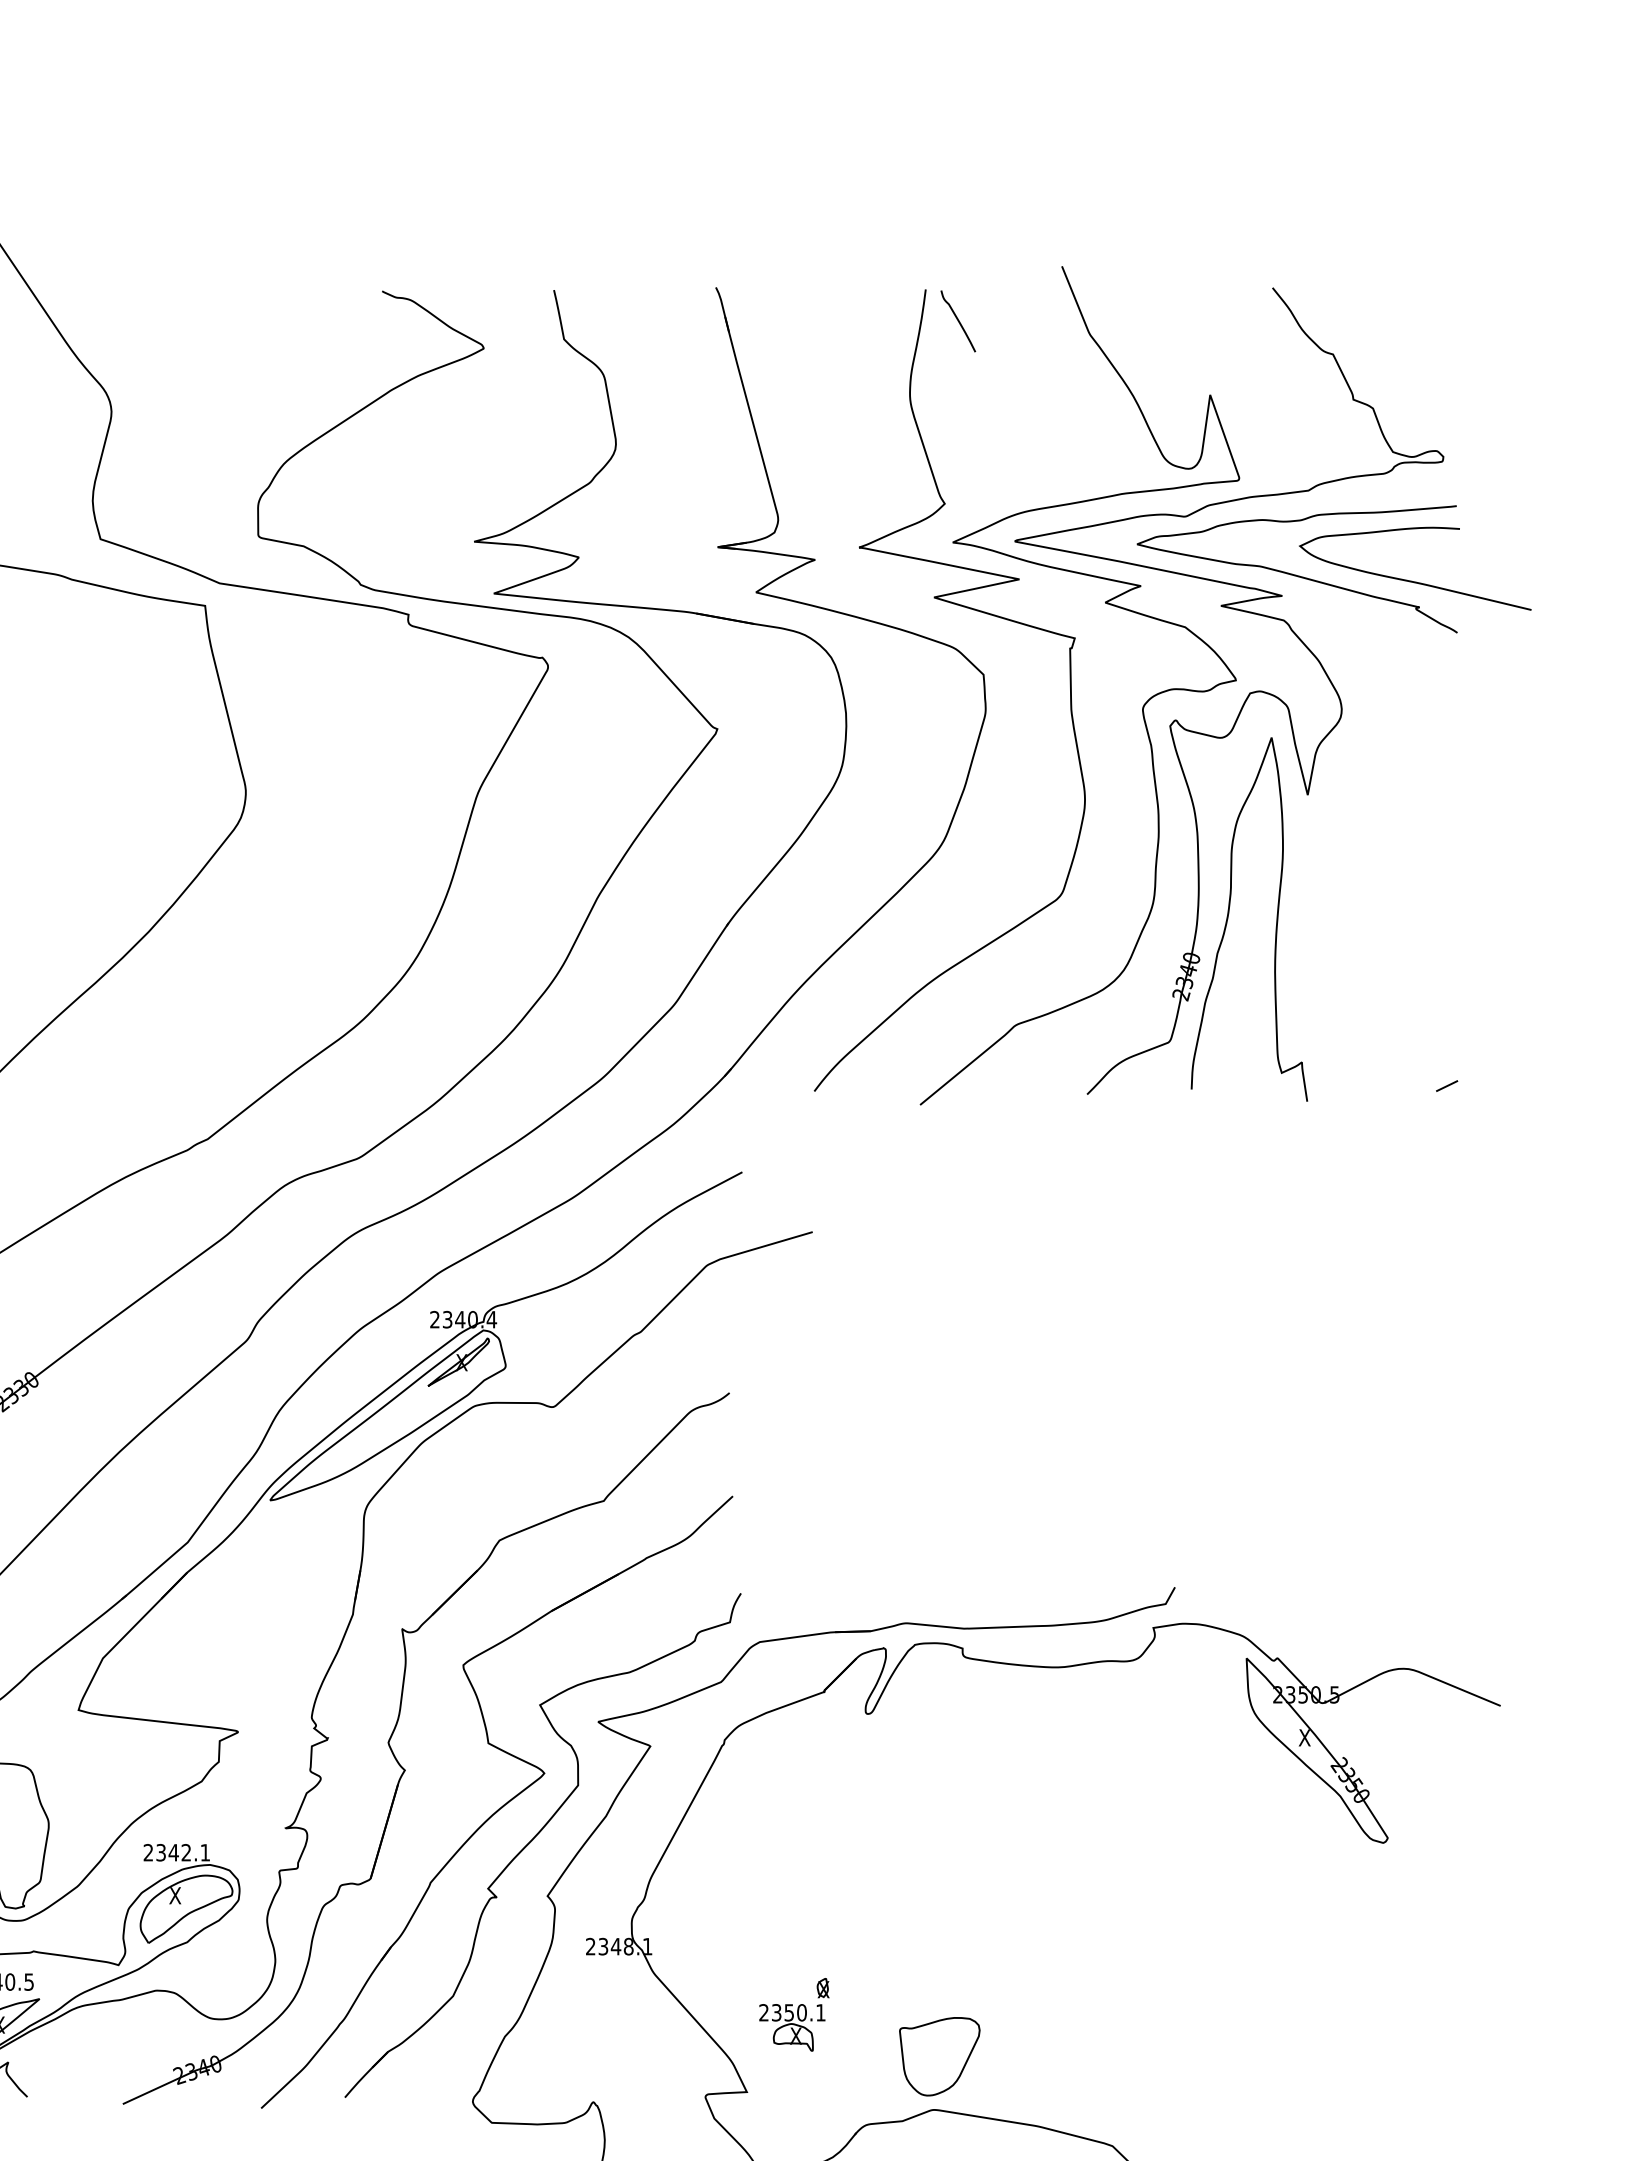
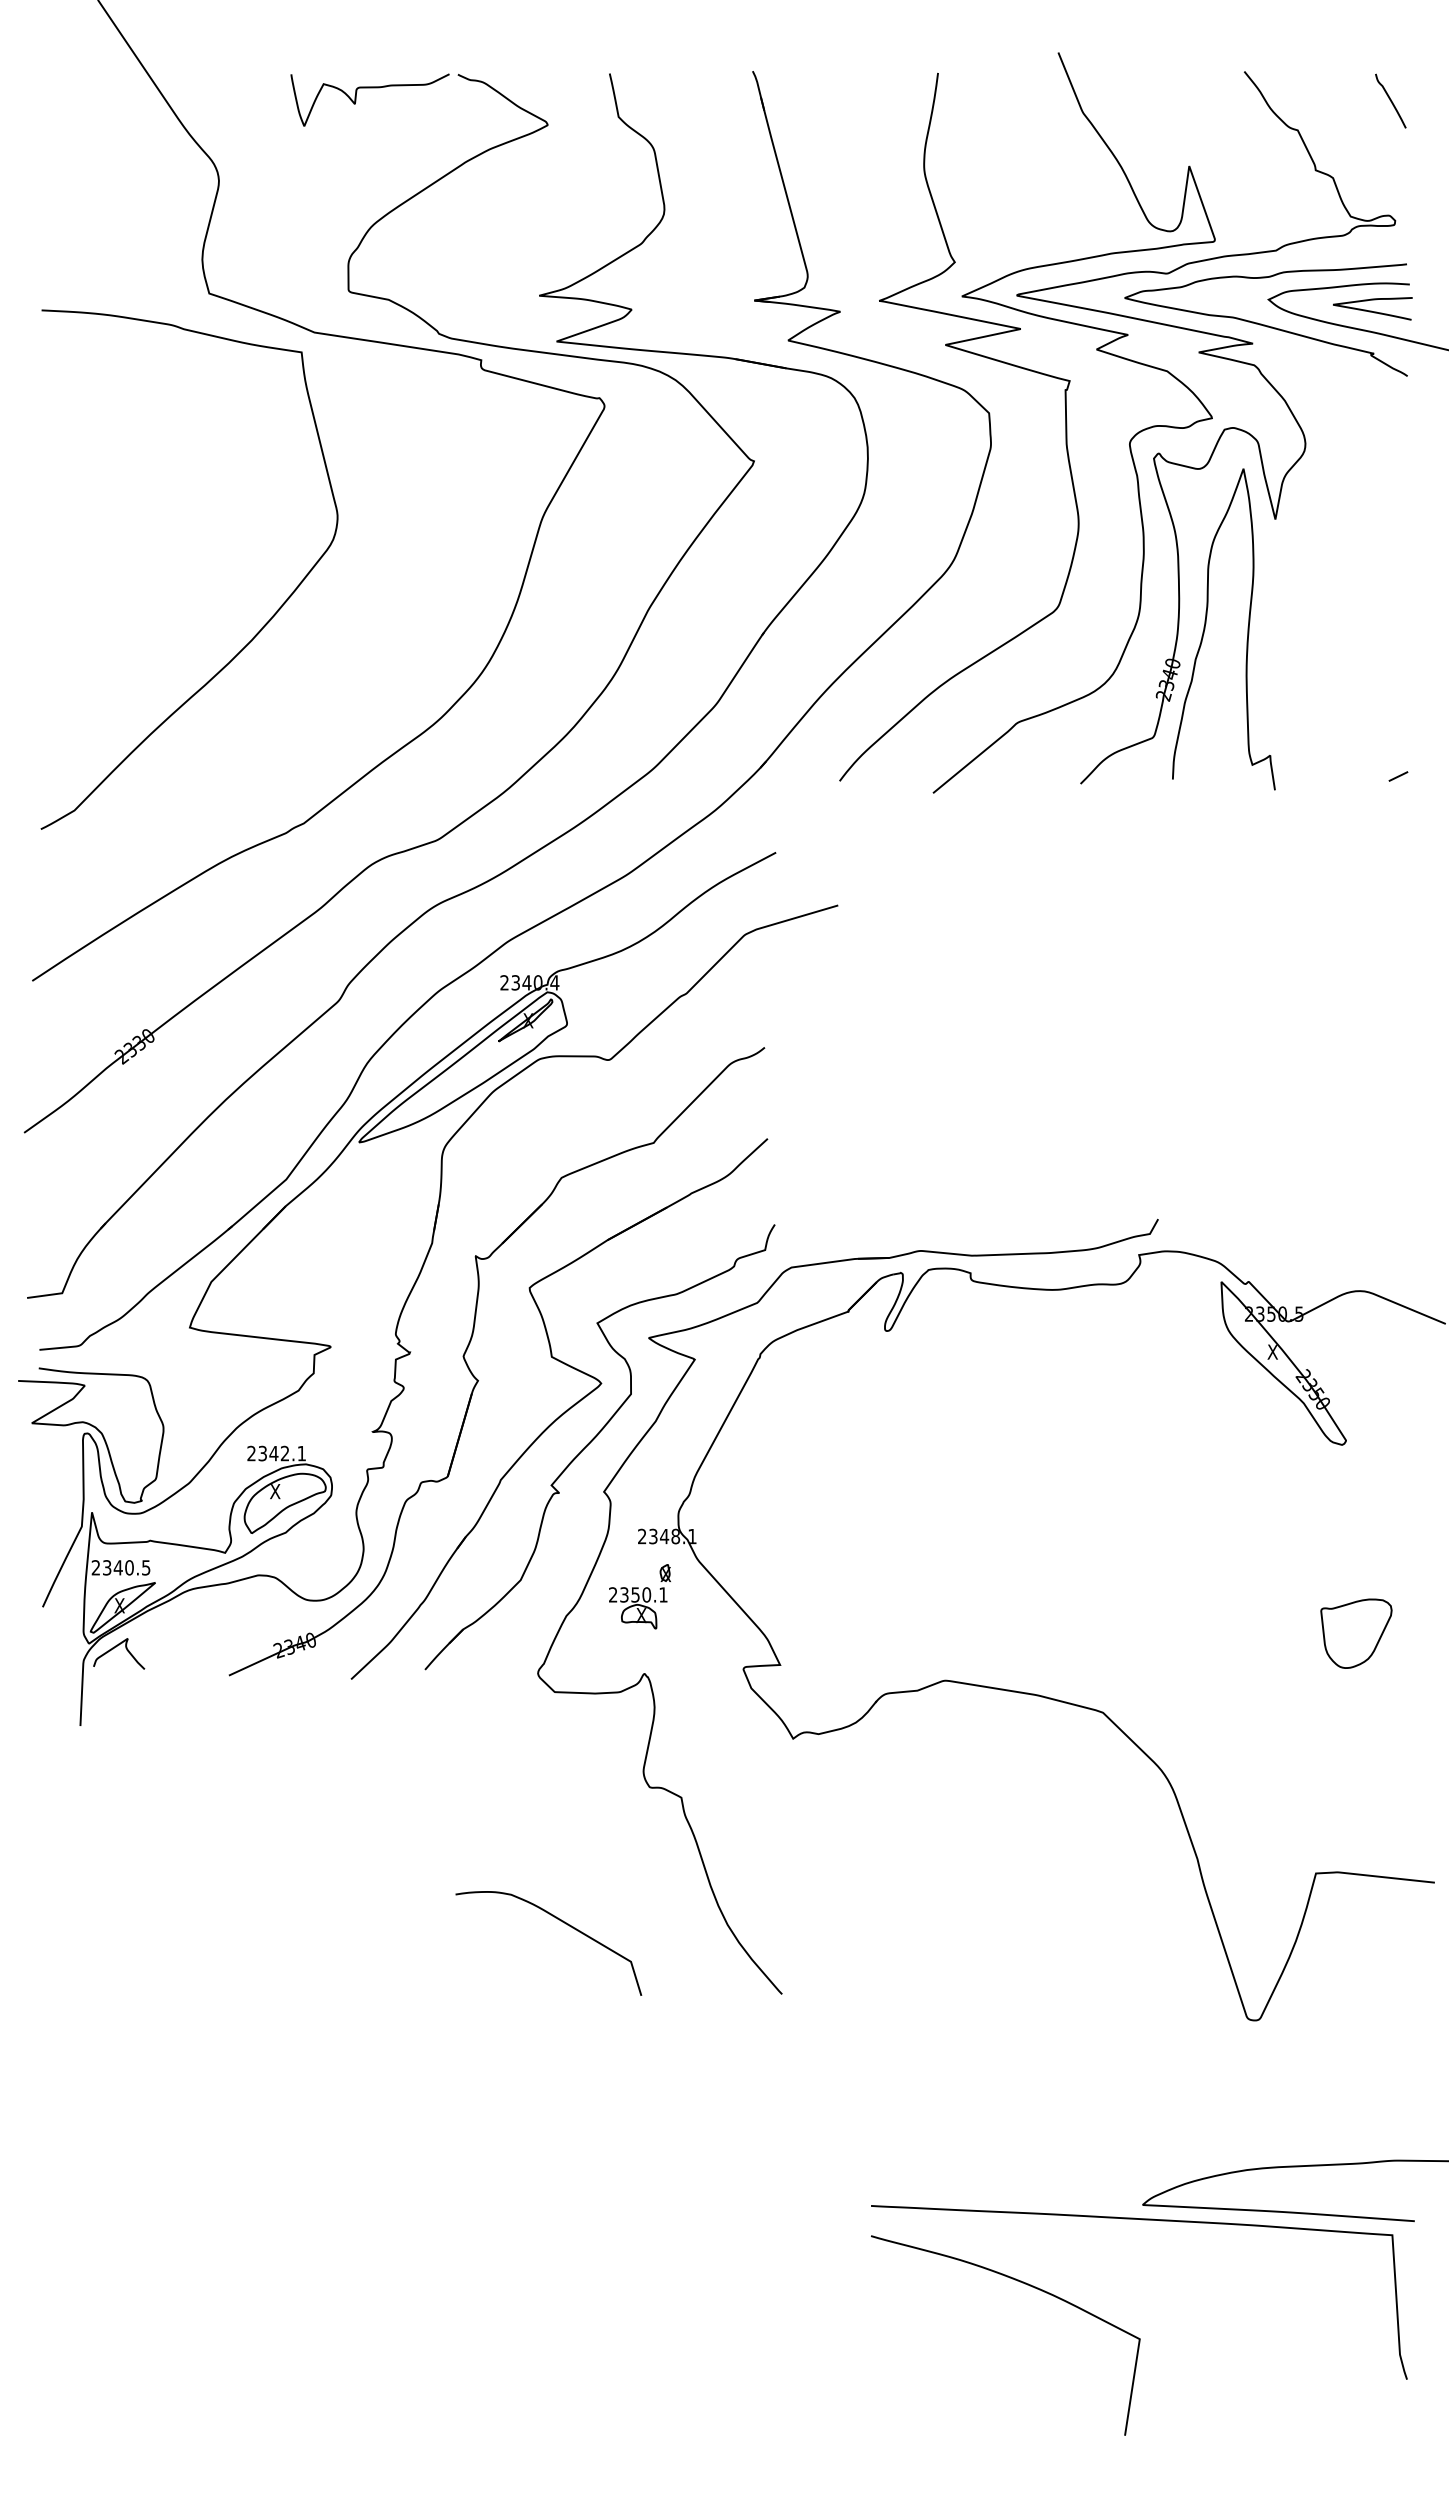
curve: (281, 307) -> (369, 88), added
curve: (957, 320) -> (1390, 100), moved
curve: (1416, 558) -> (1371, 310), added
part: (793, 2014) -> (639, 1596), moved
part: (939, 2056) -> (1356, 1633), moved

